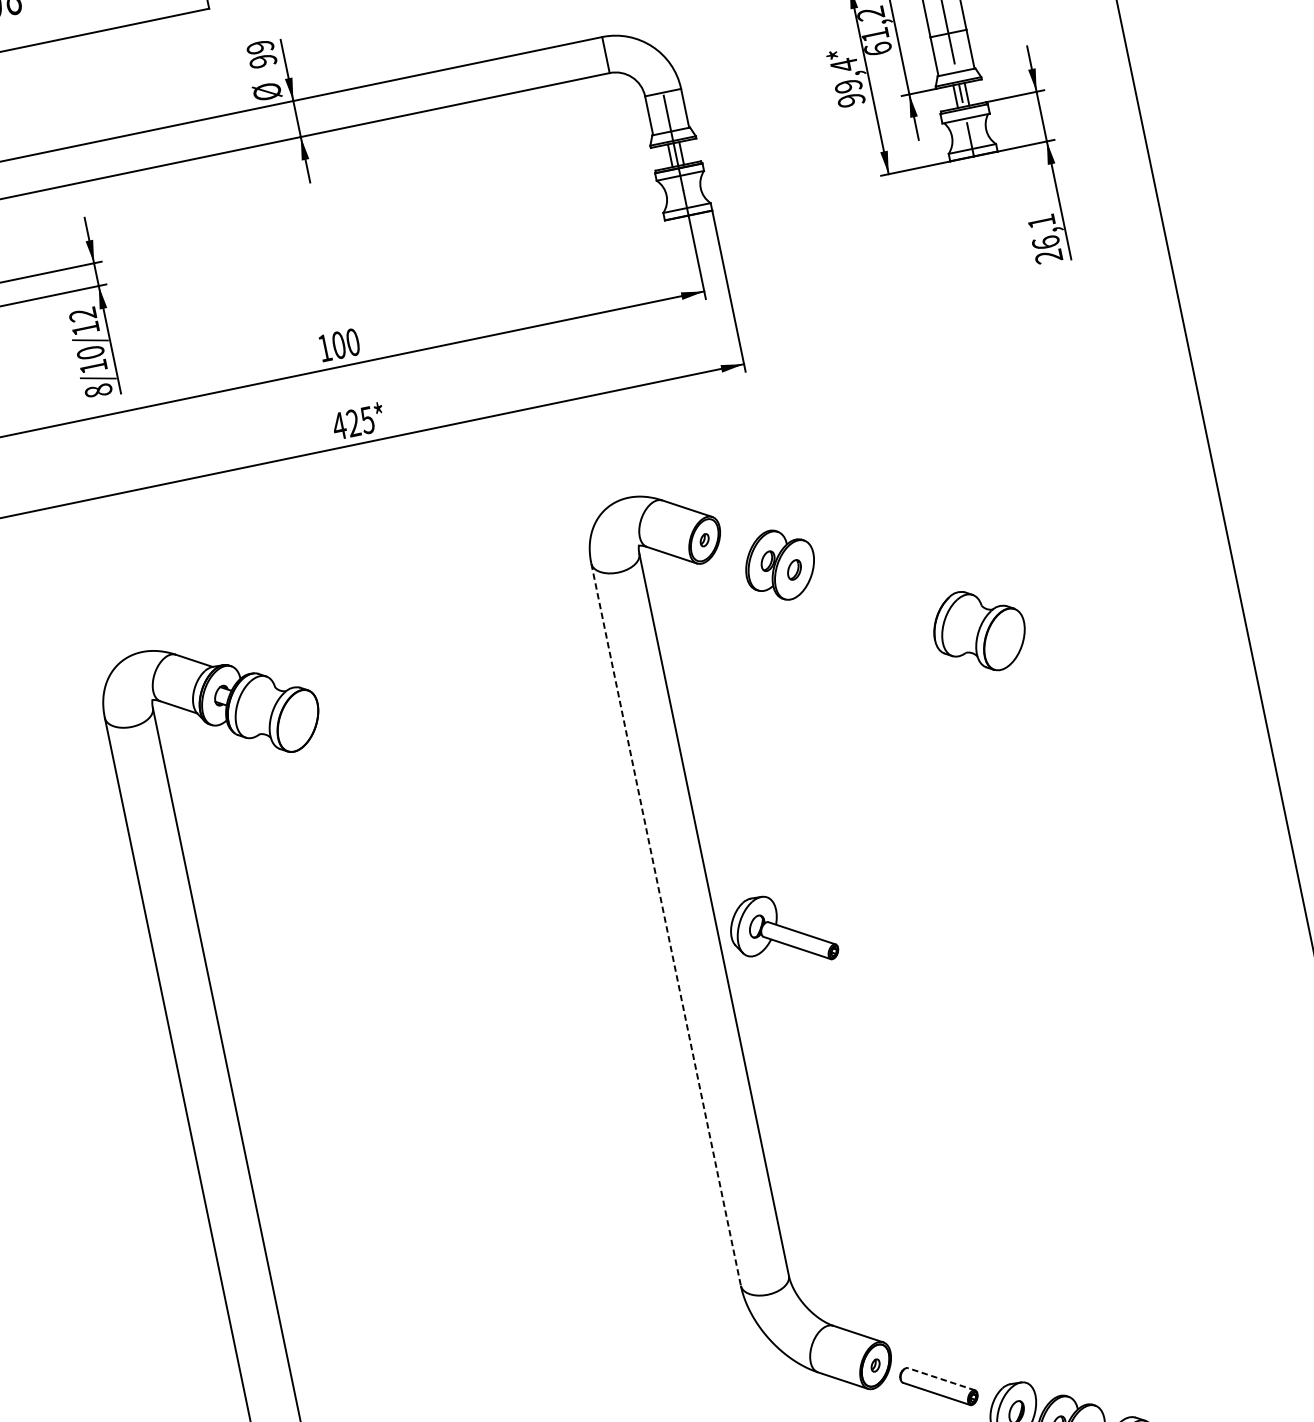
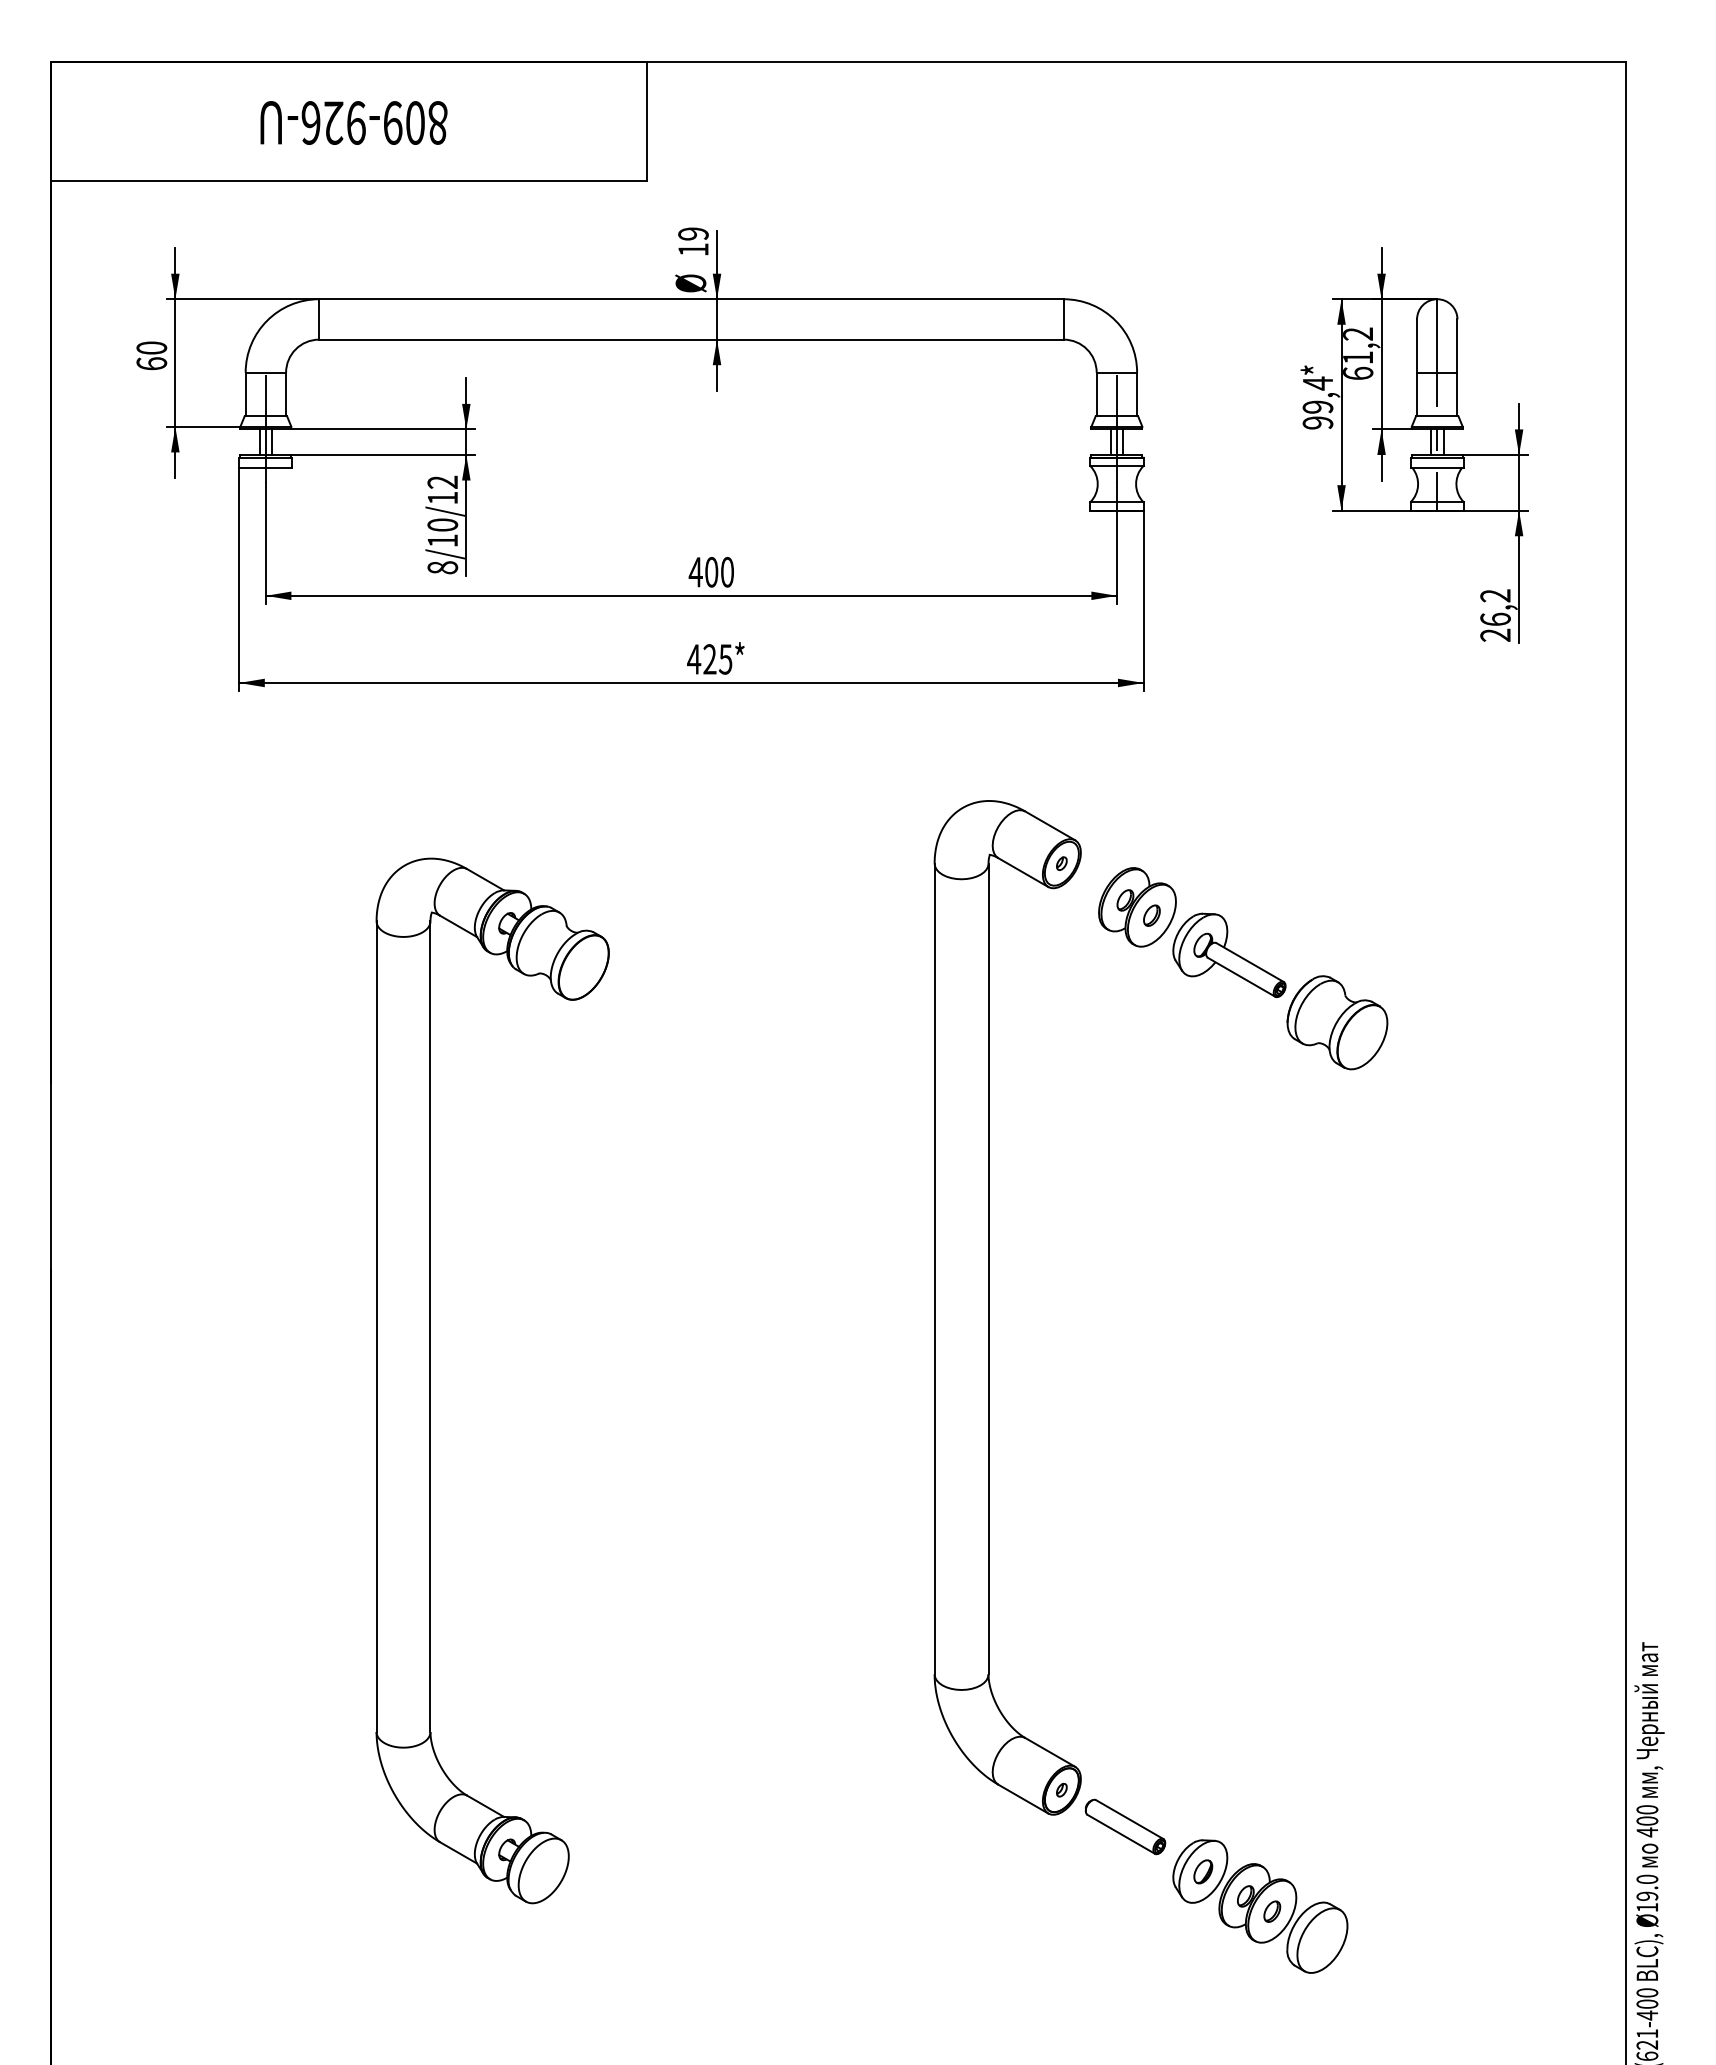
text: (263, 61) -> (693, 249), 99 -> 19
text: (1041, 221) -> (1495, 595), 26,1 -> 26,2
text: (324, 348) -> (695, 572), 100 -> 400
line: (666, 925) -> (934, 1269), dashed -> solid
part: (782, 930) -> (1229, 955), moved
line: (941, 1379) -> (1129, 1819), dashed -> solid

